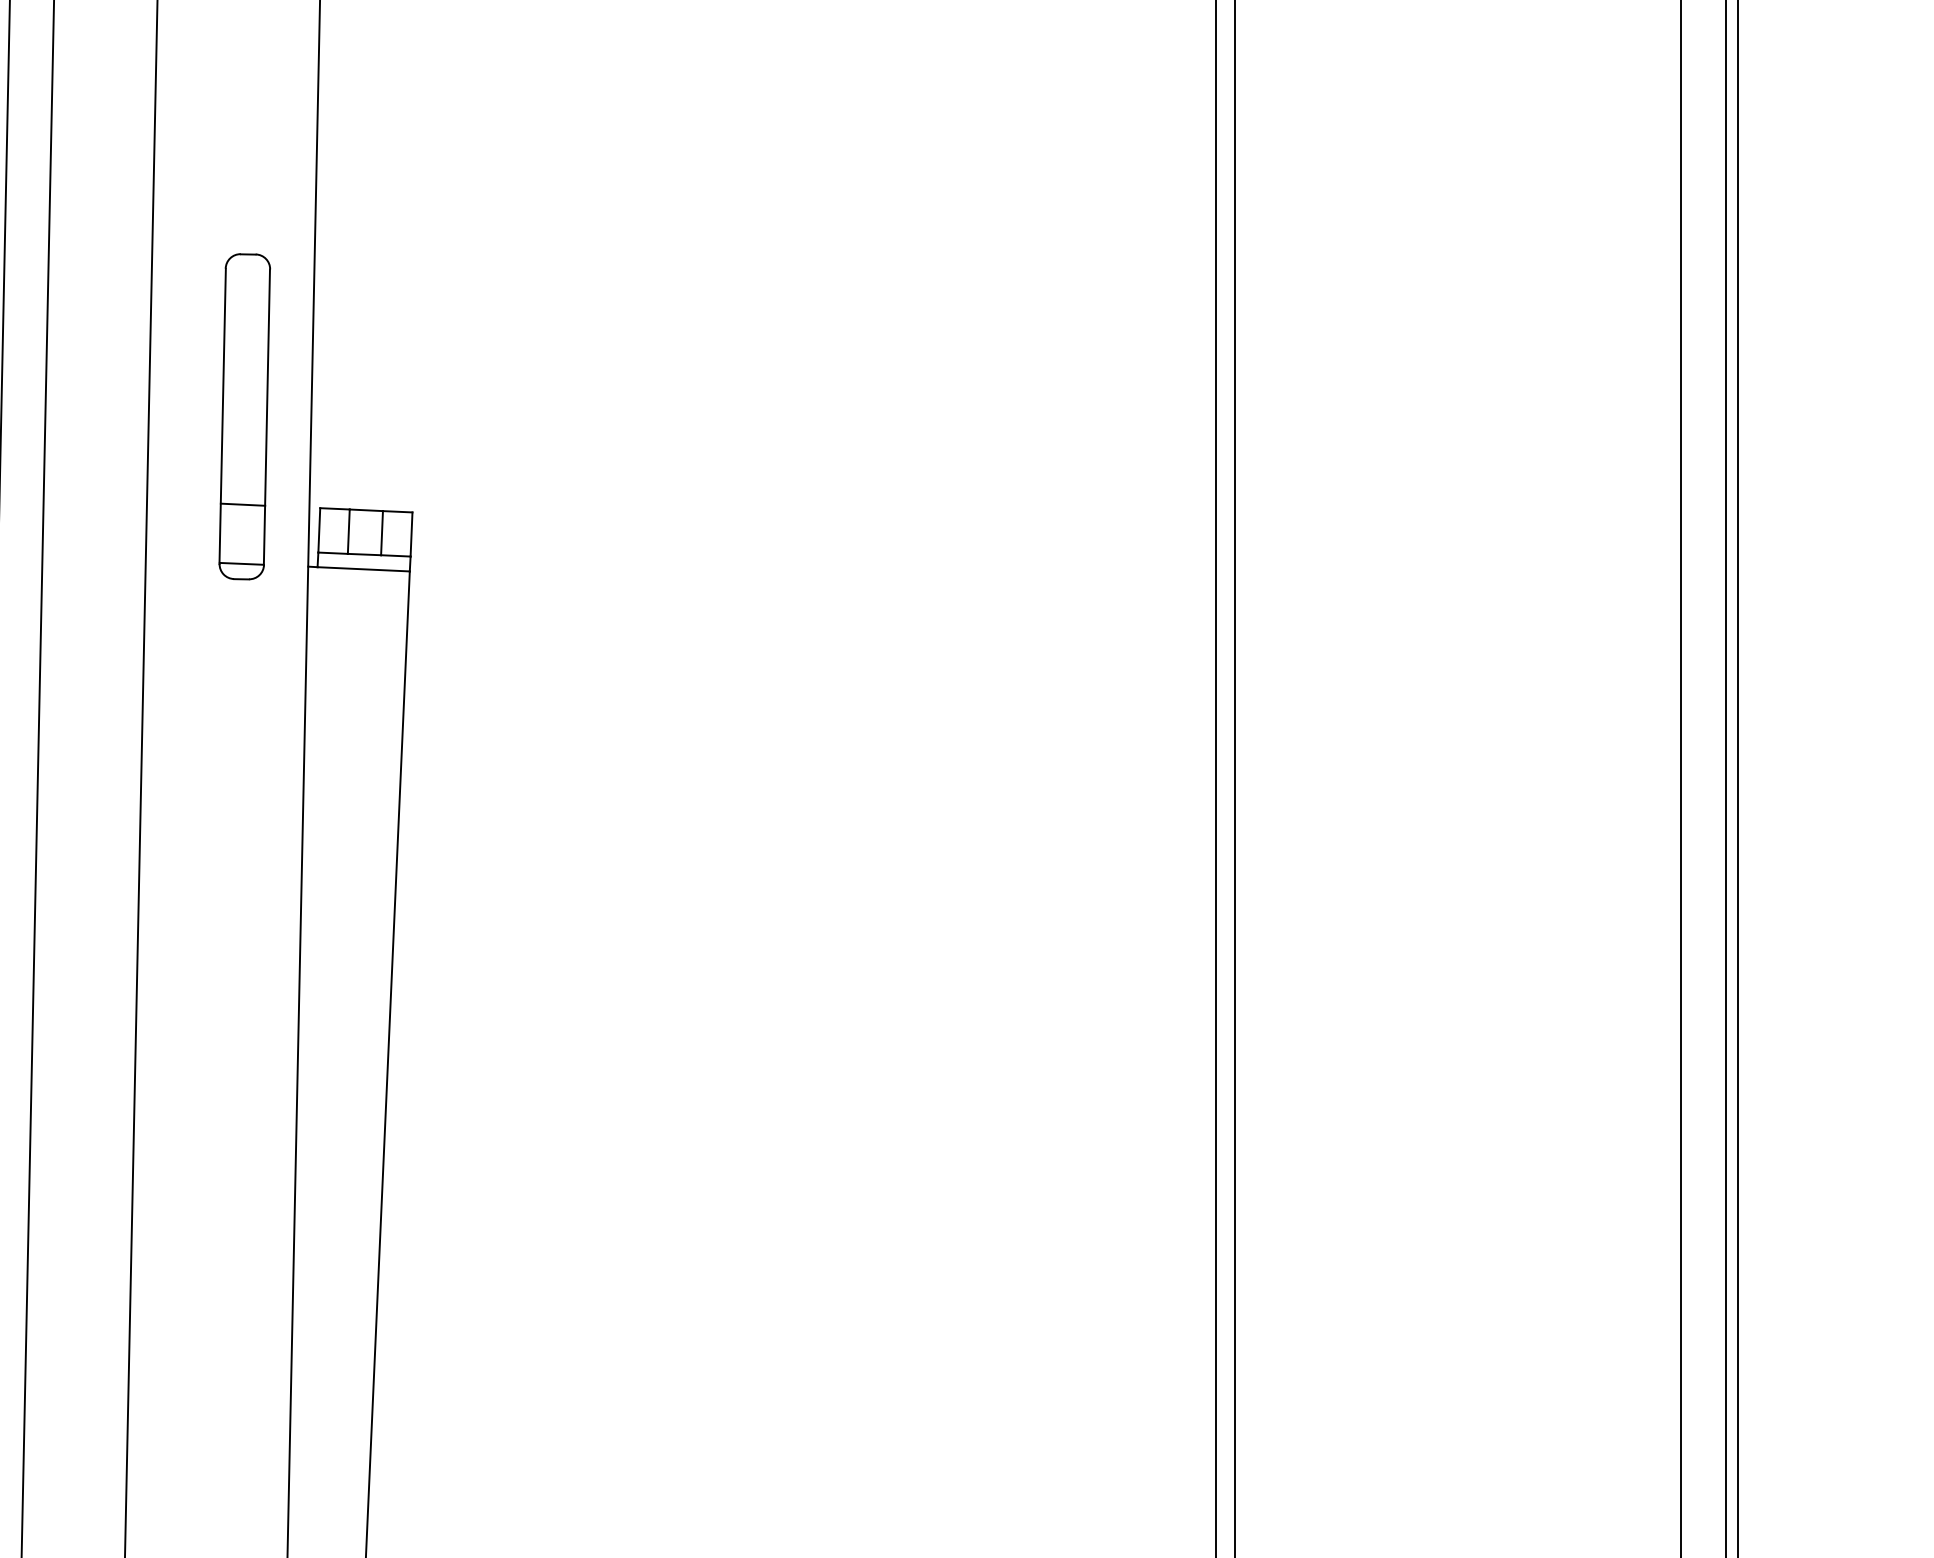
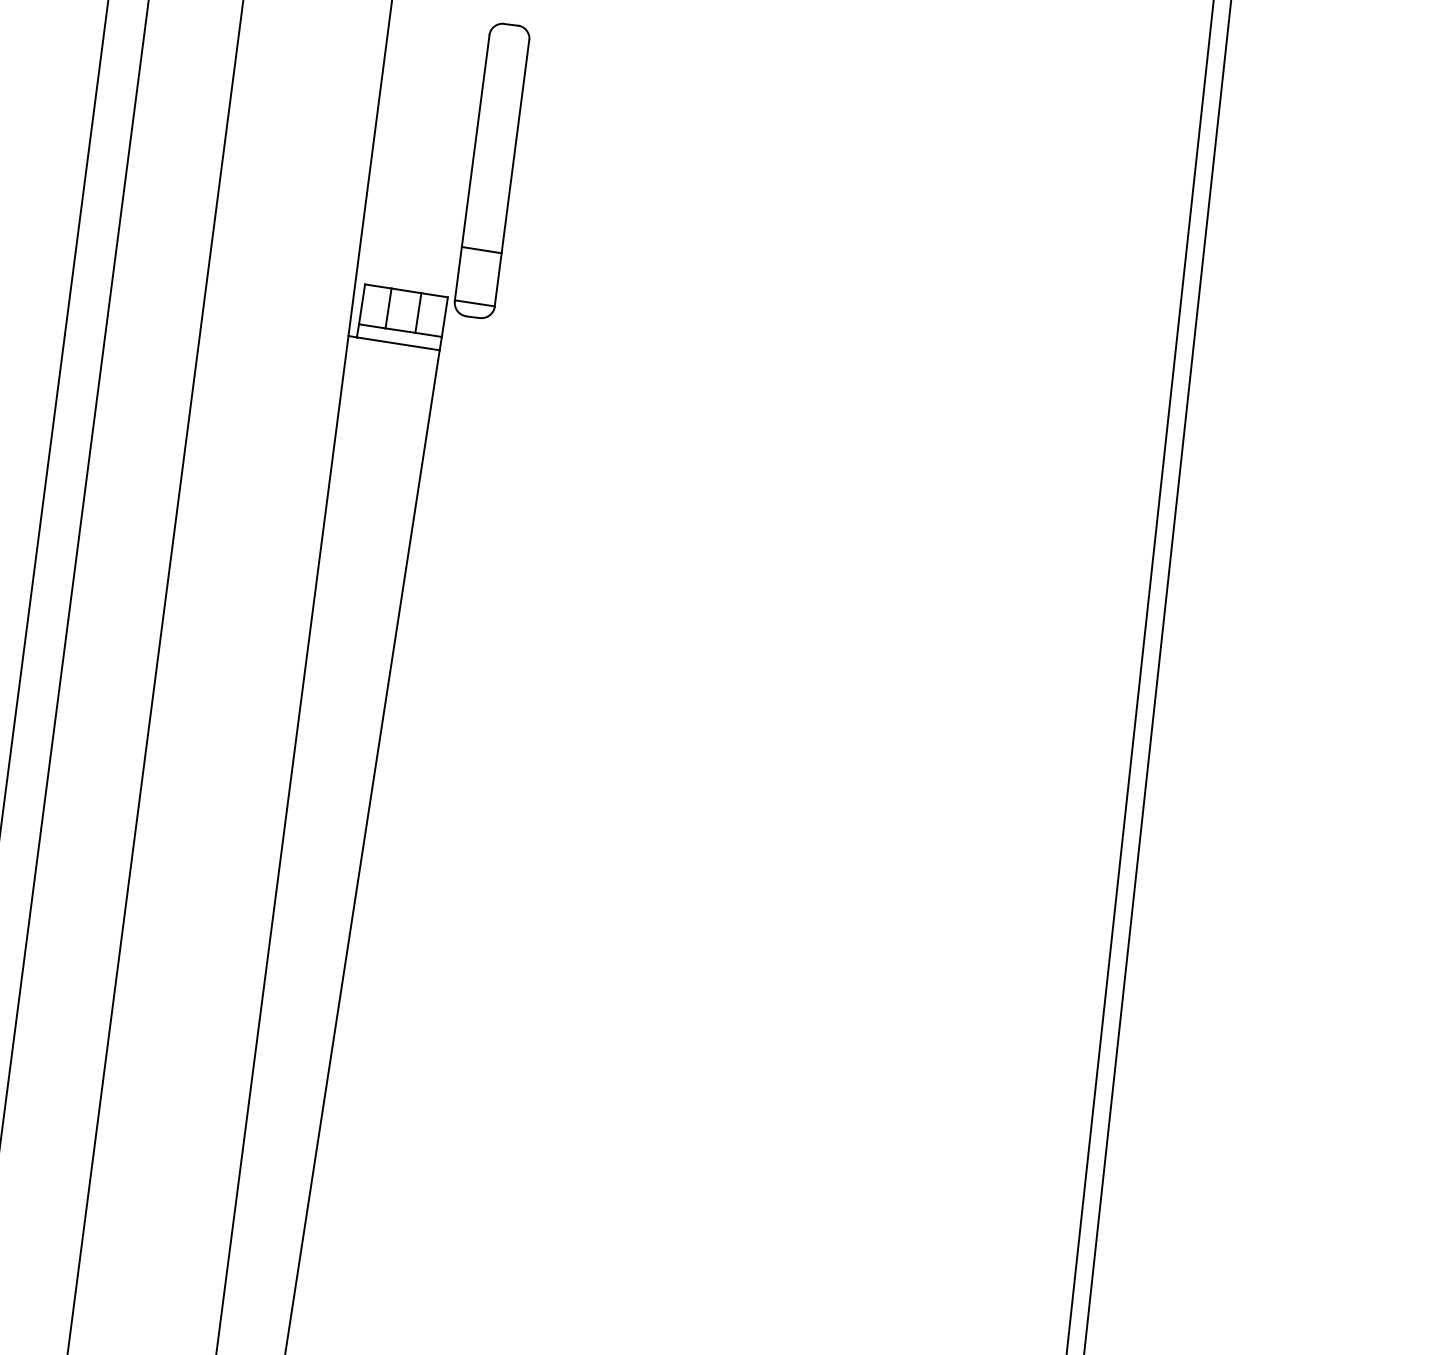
part: (244, 416) -> (491, 170), moved

